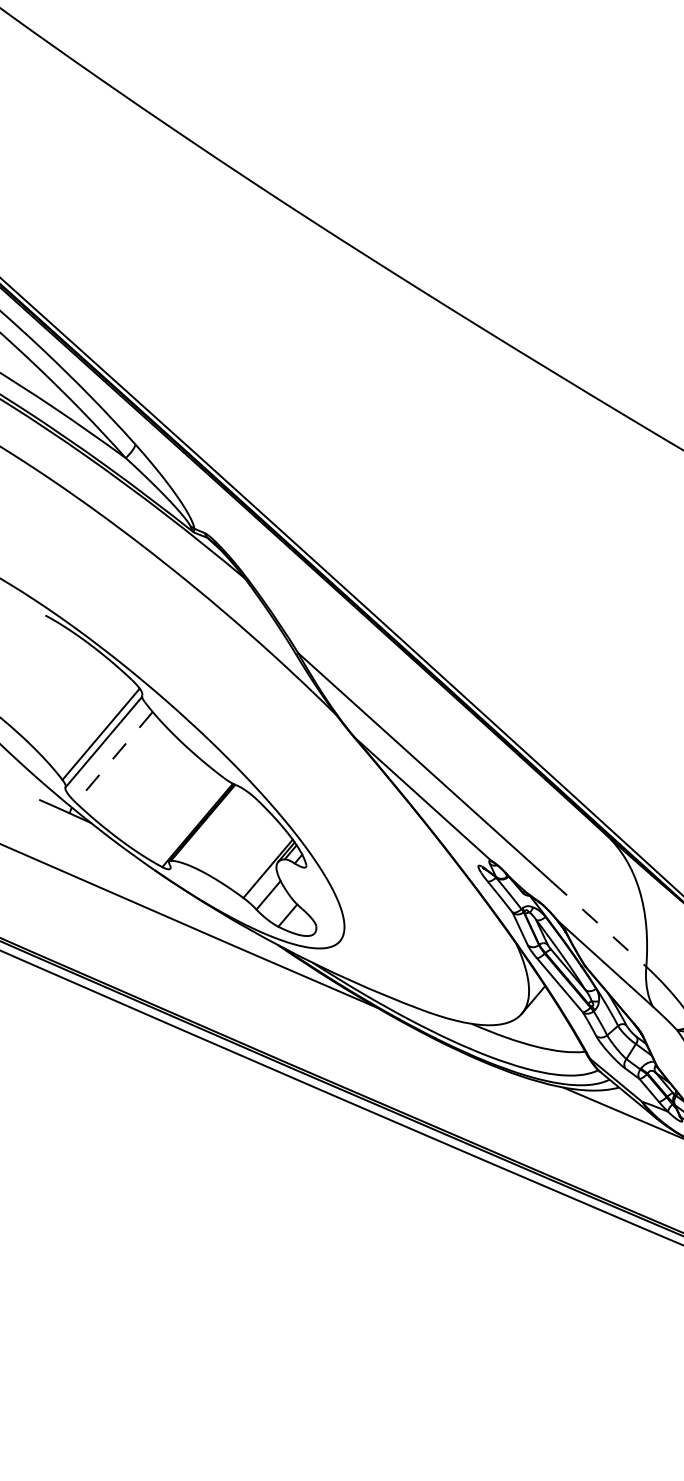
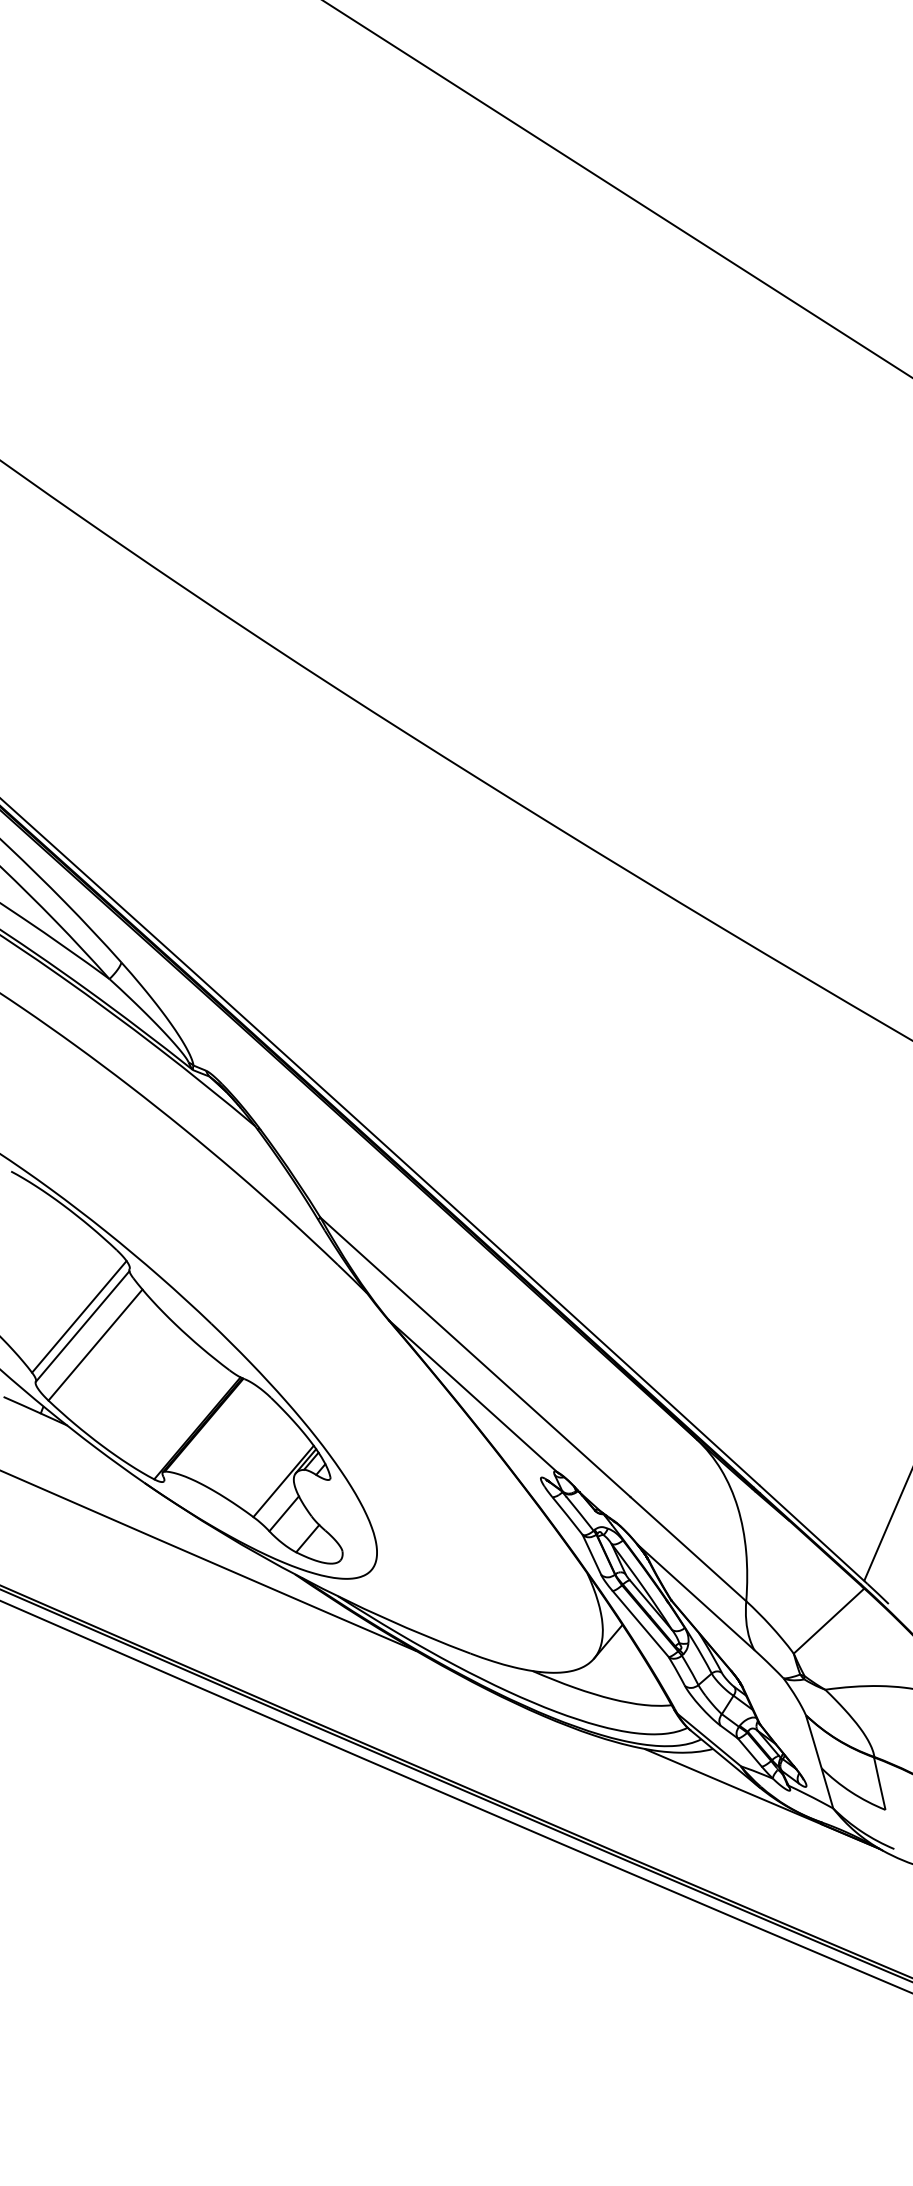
line: (114, 757) -> (95, 1345), dashed -> solid
line: (599, 924) -> (688, 1549), dashed -> solid

